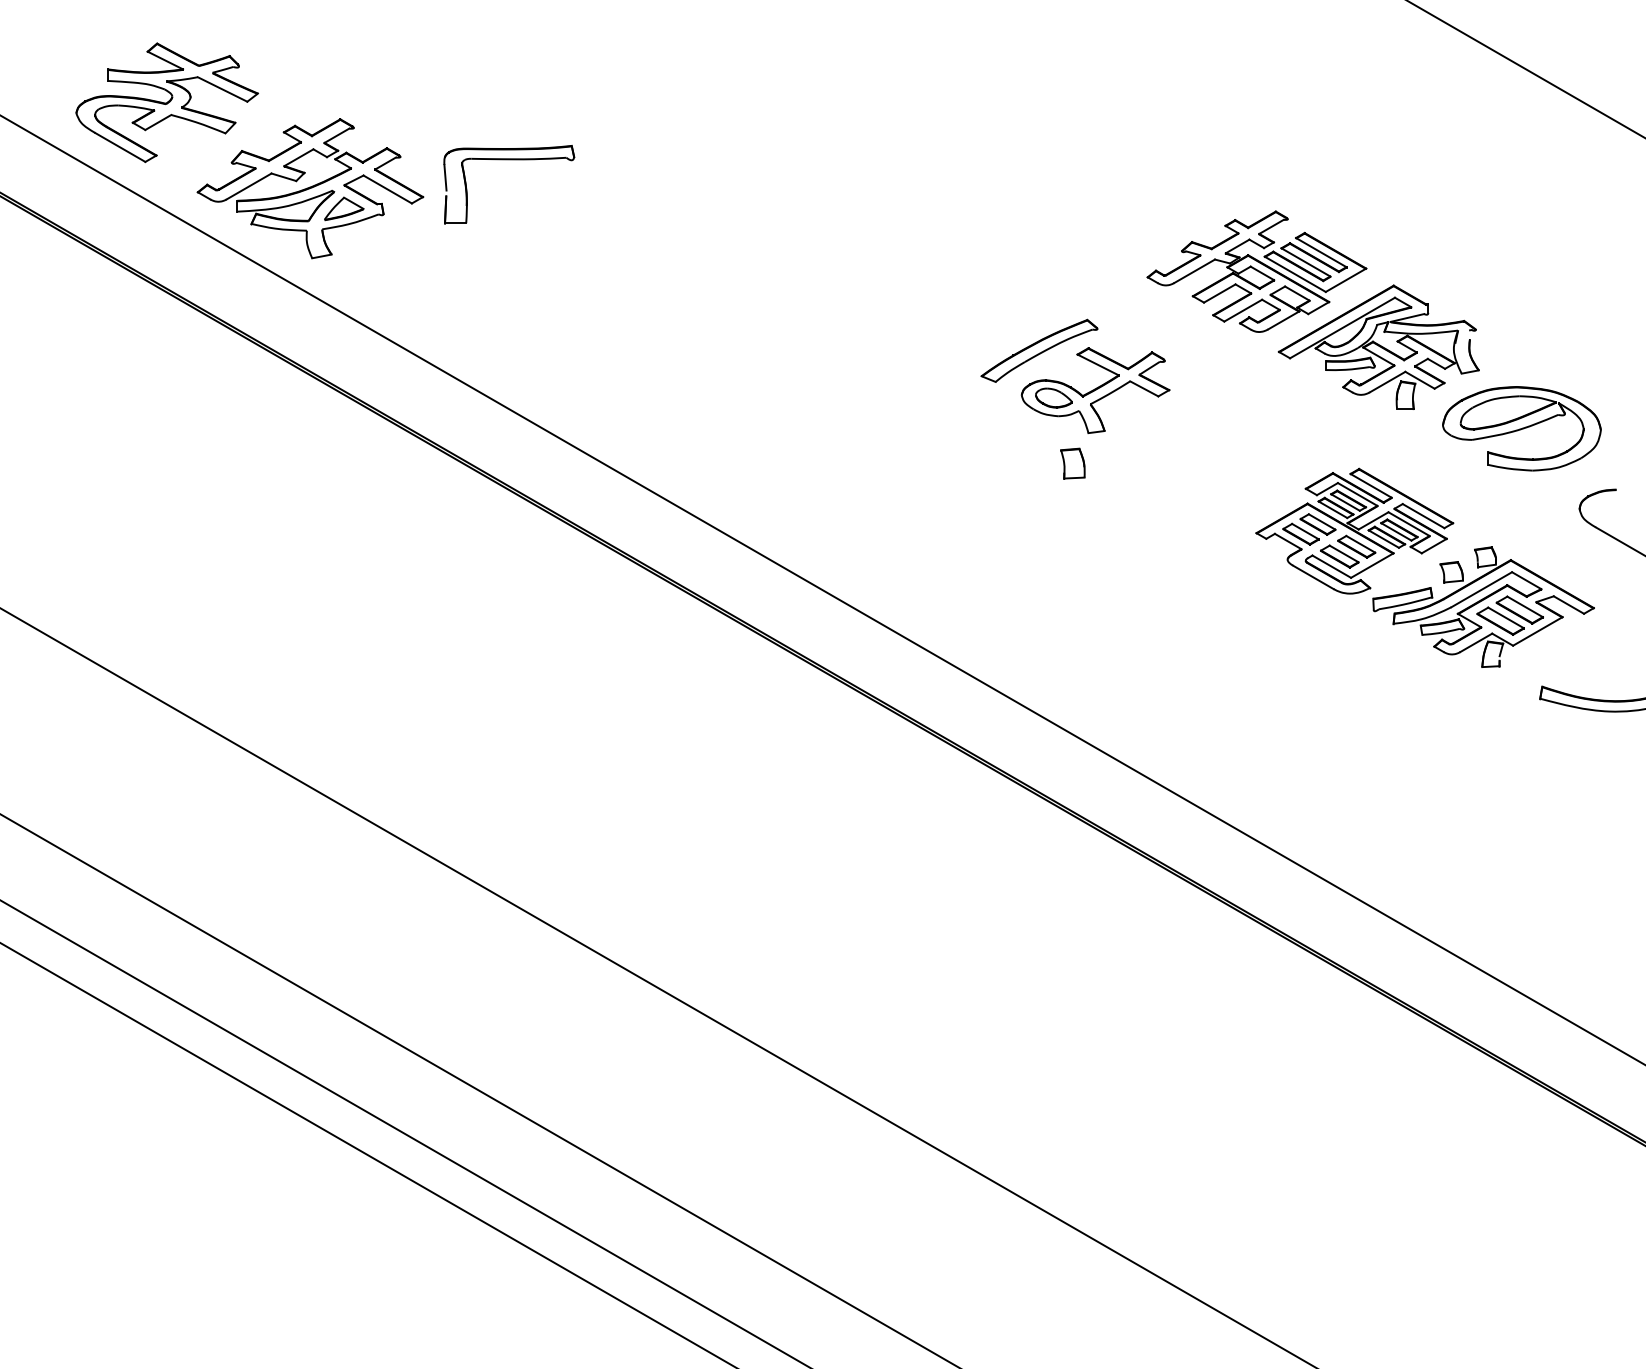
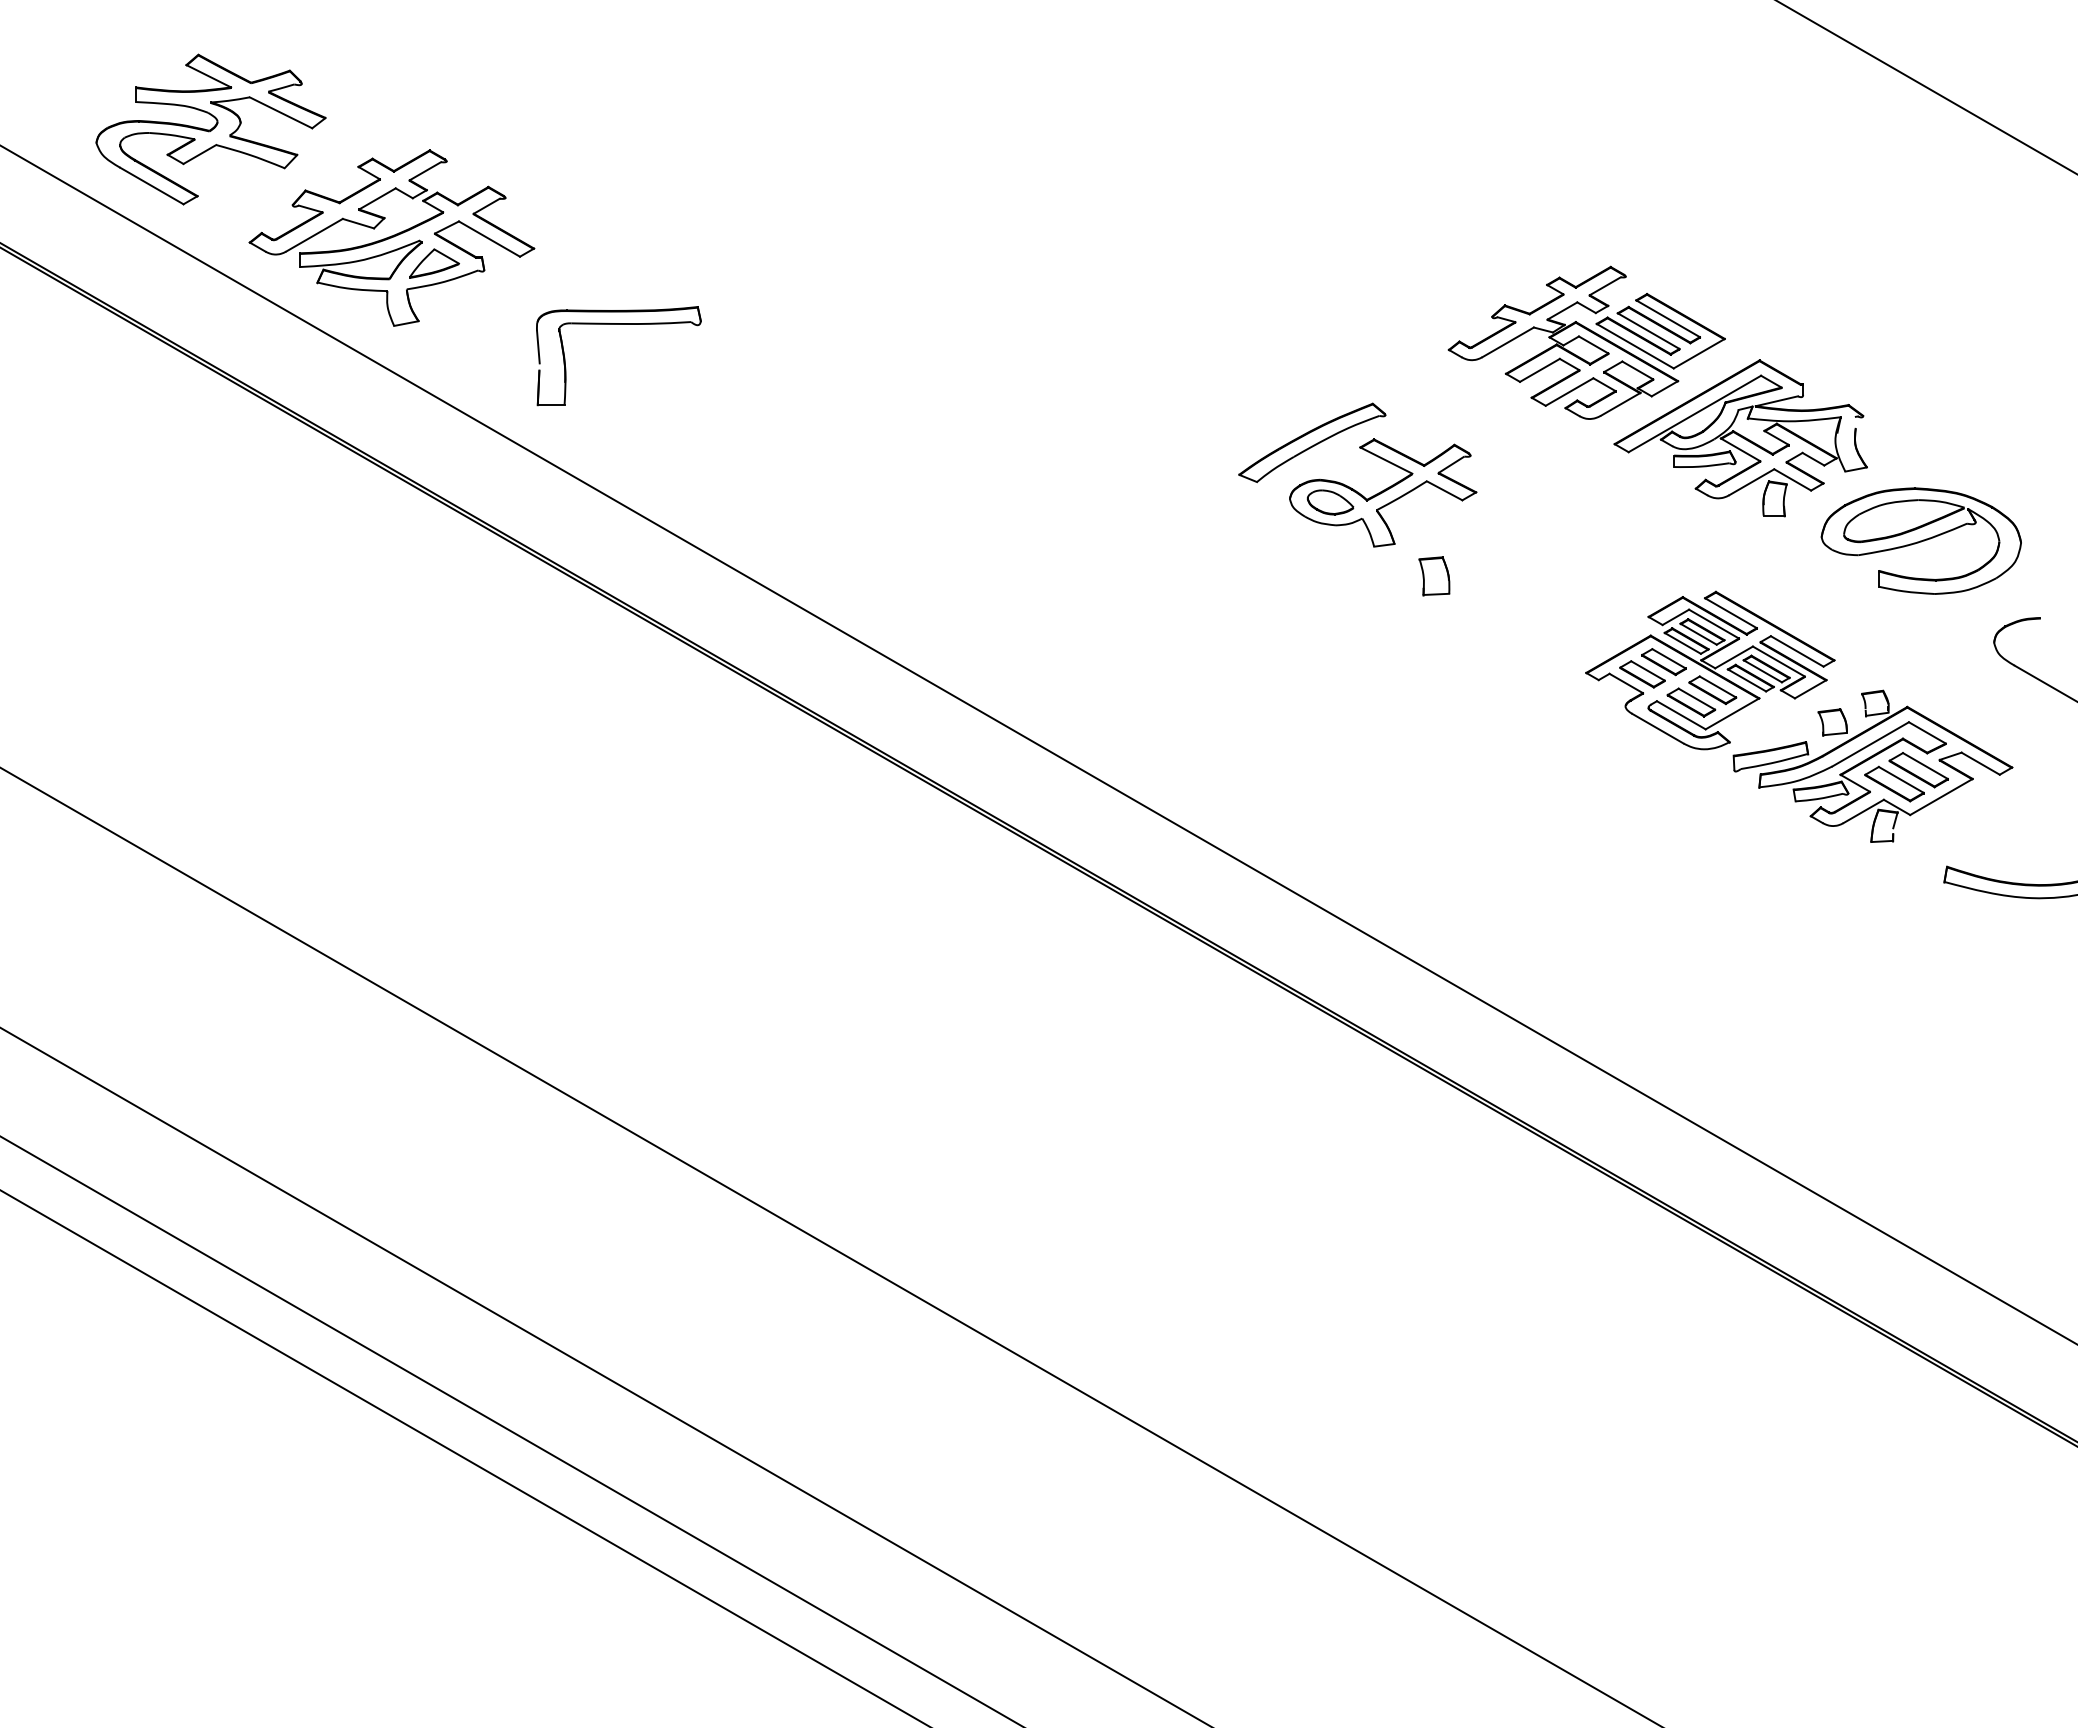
part: (508, 159) -> (618, 324), moved
part: (1072, 463) -> (1434, 576), moved

